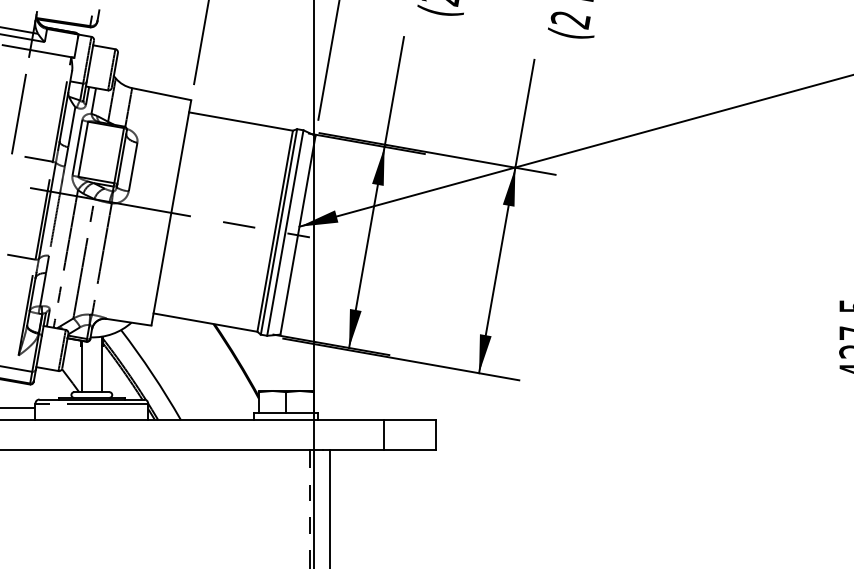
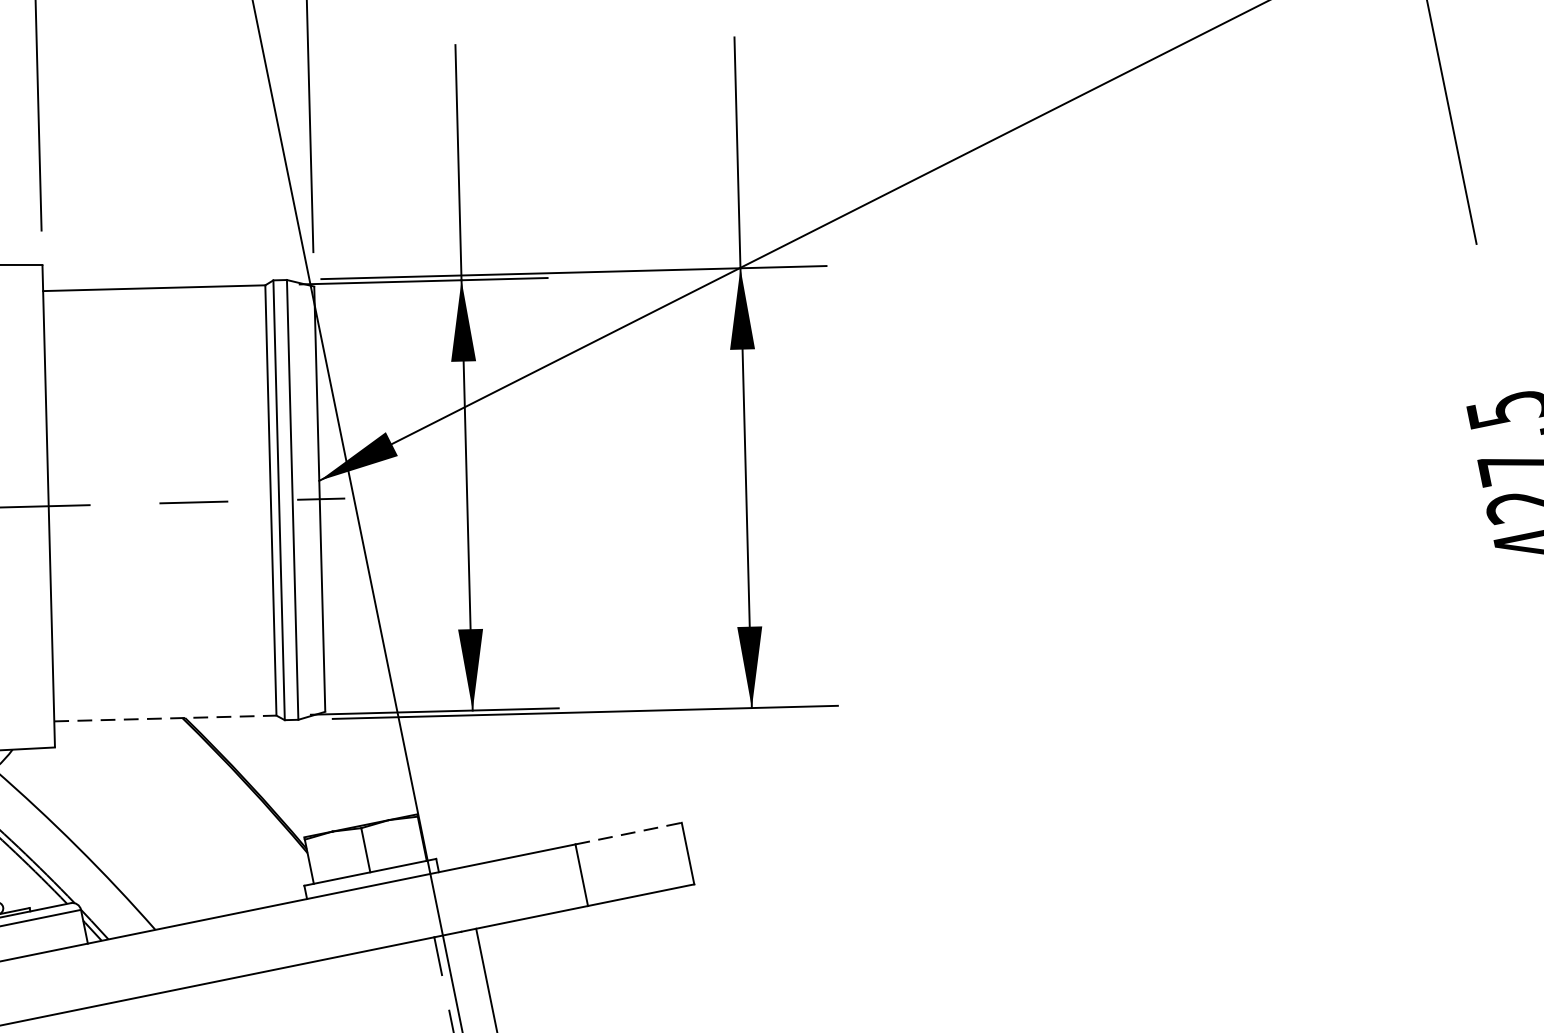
line: (205, 322) -> (165, 718), solid -> dashed
line: (409, 419) -> (627, 832), solid -> dashed

